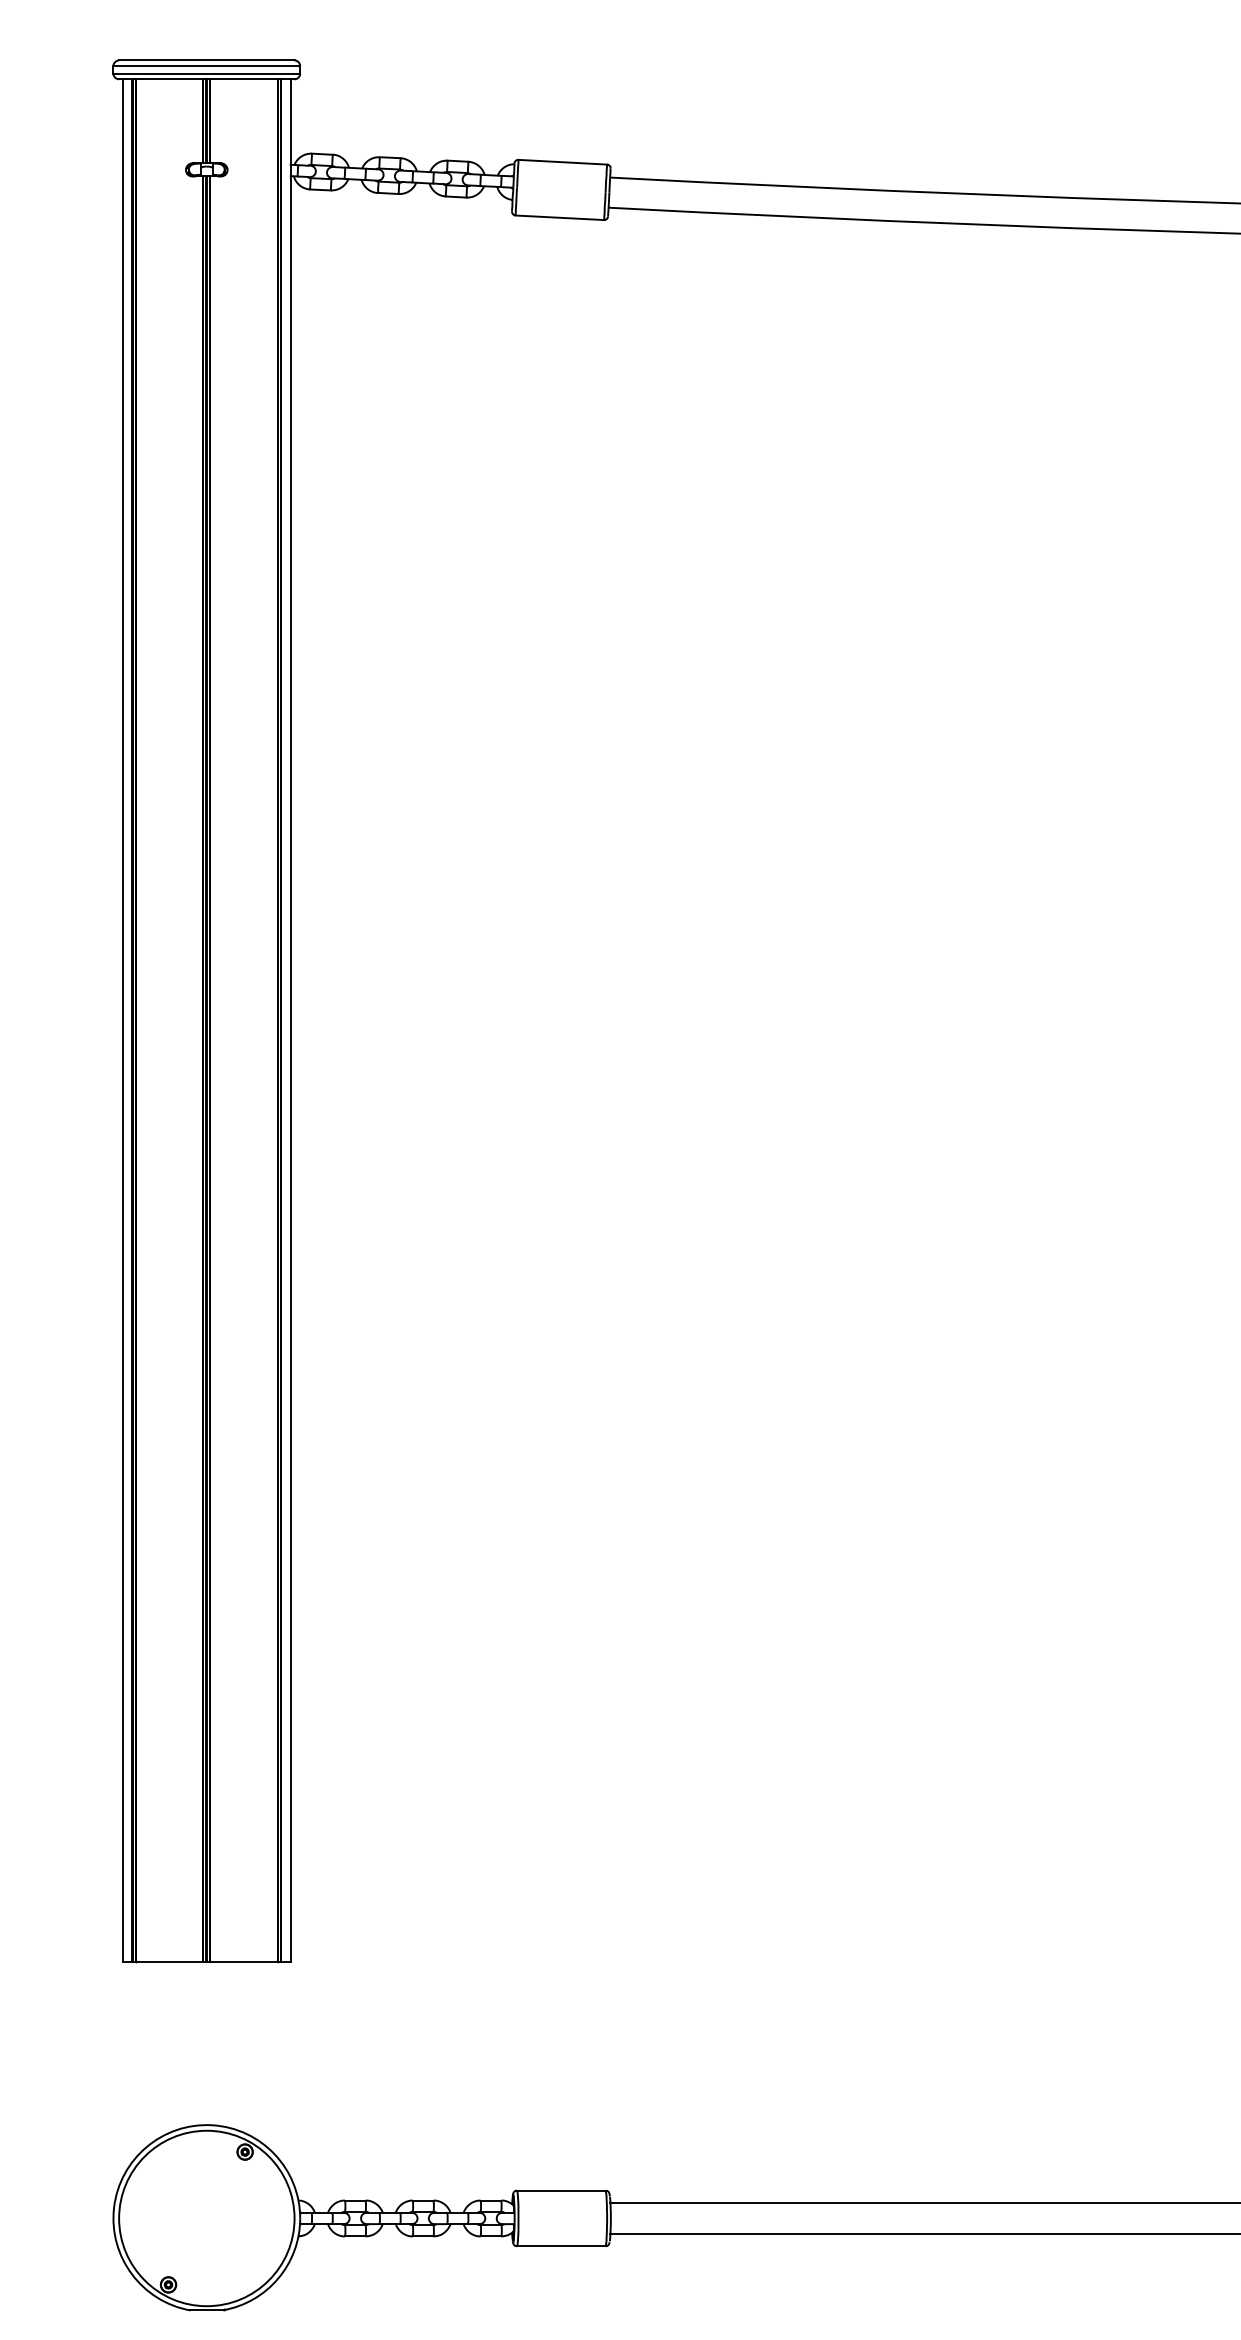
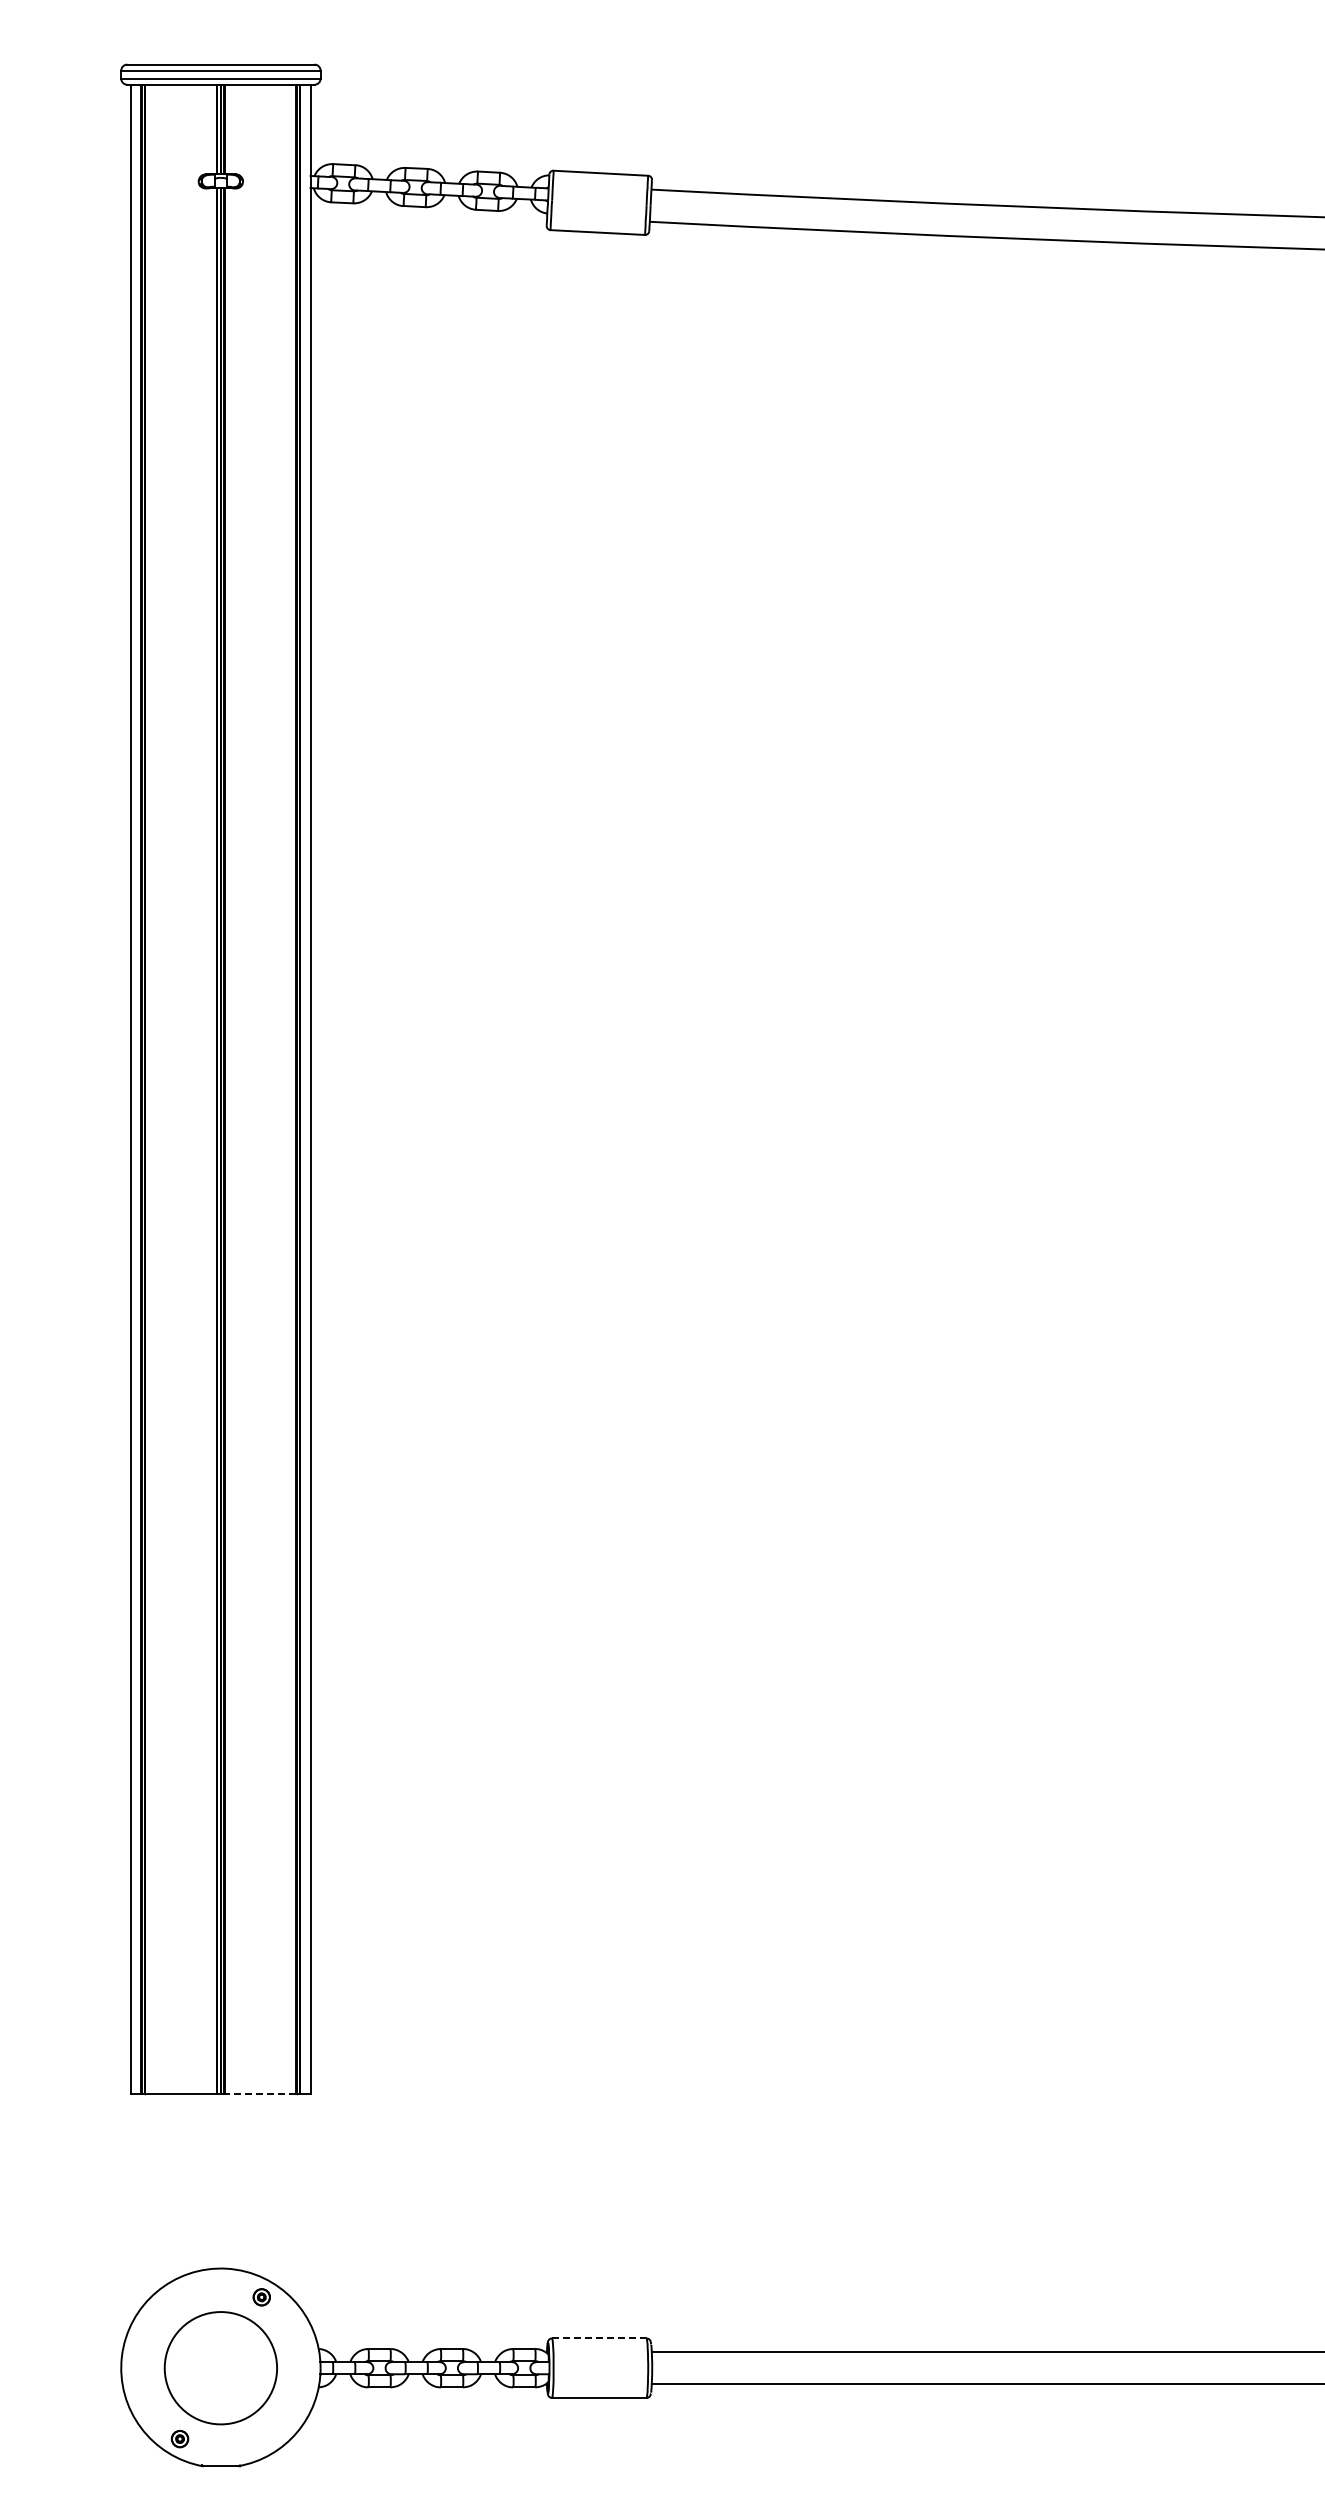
line: (243, 1962) -> (260, 2094), solid -> dashed
line: (560, 2190) -> (598, 2338), solid -> dashed
circle: (206, 2217) -> (220, 2367), size x0.6

